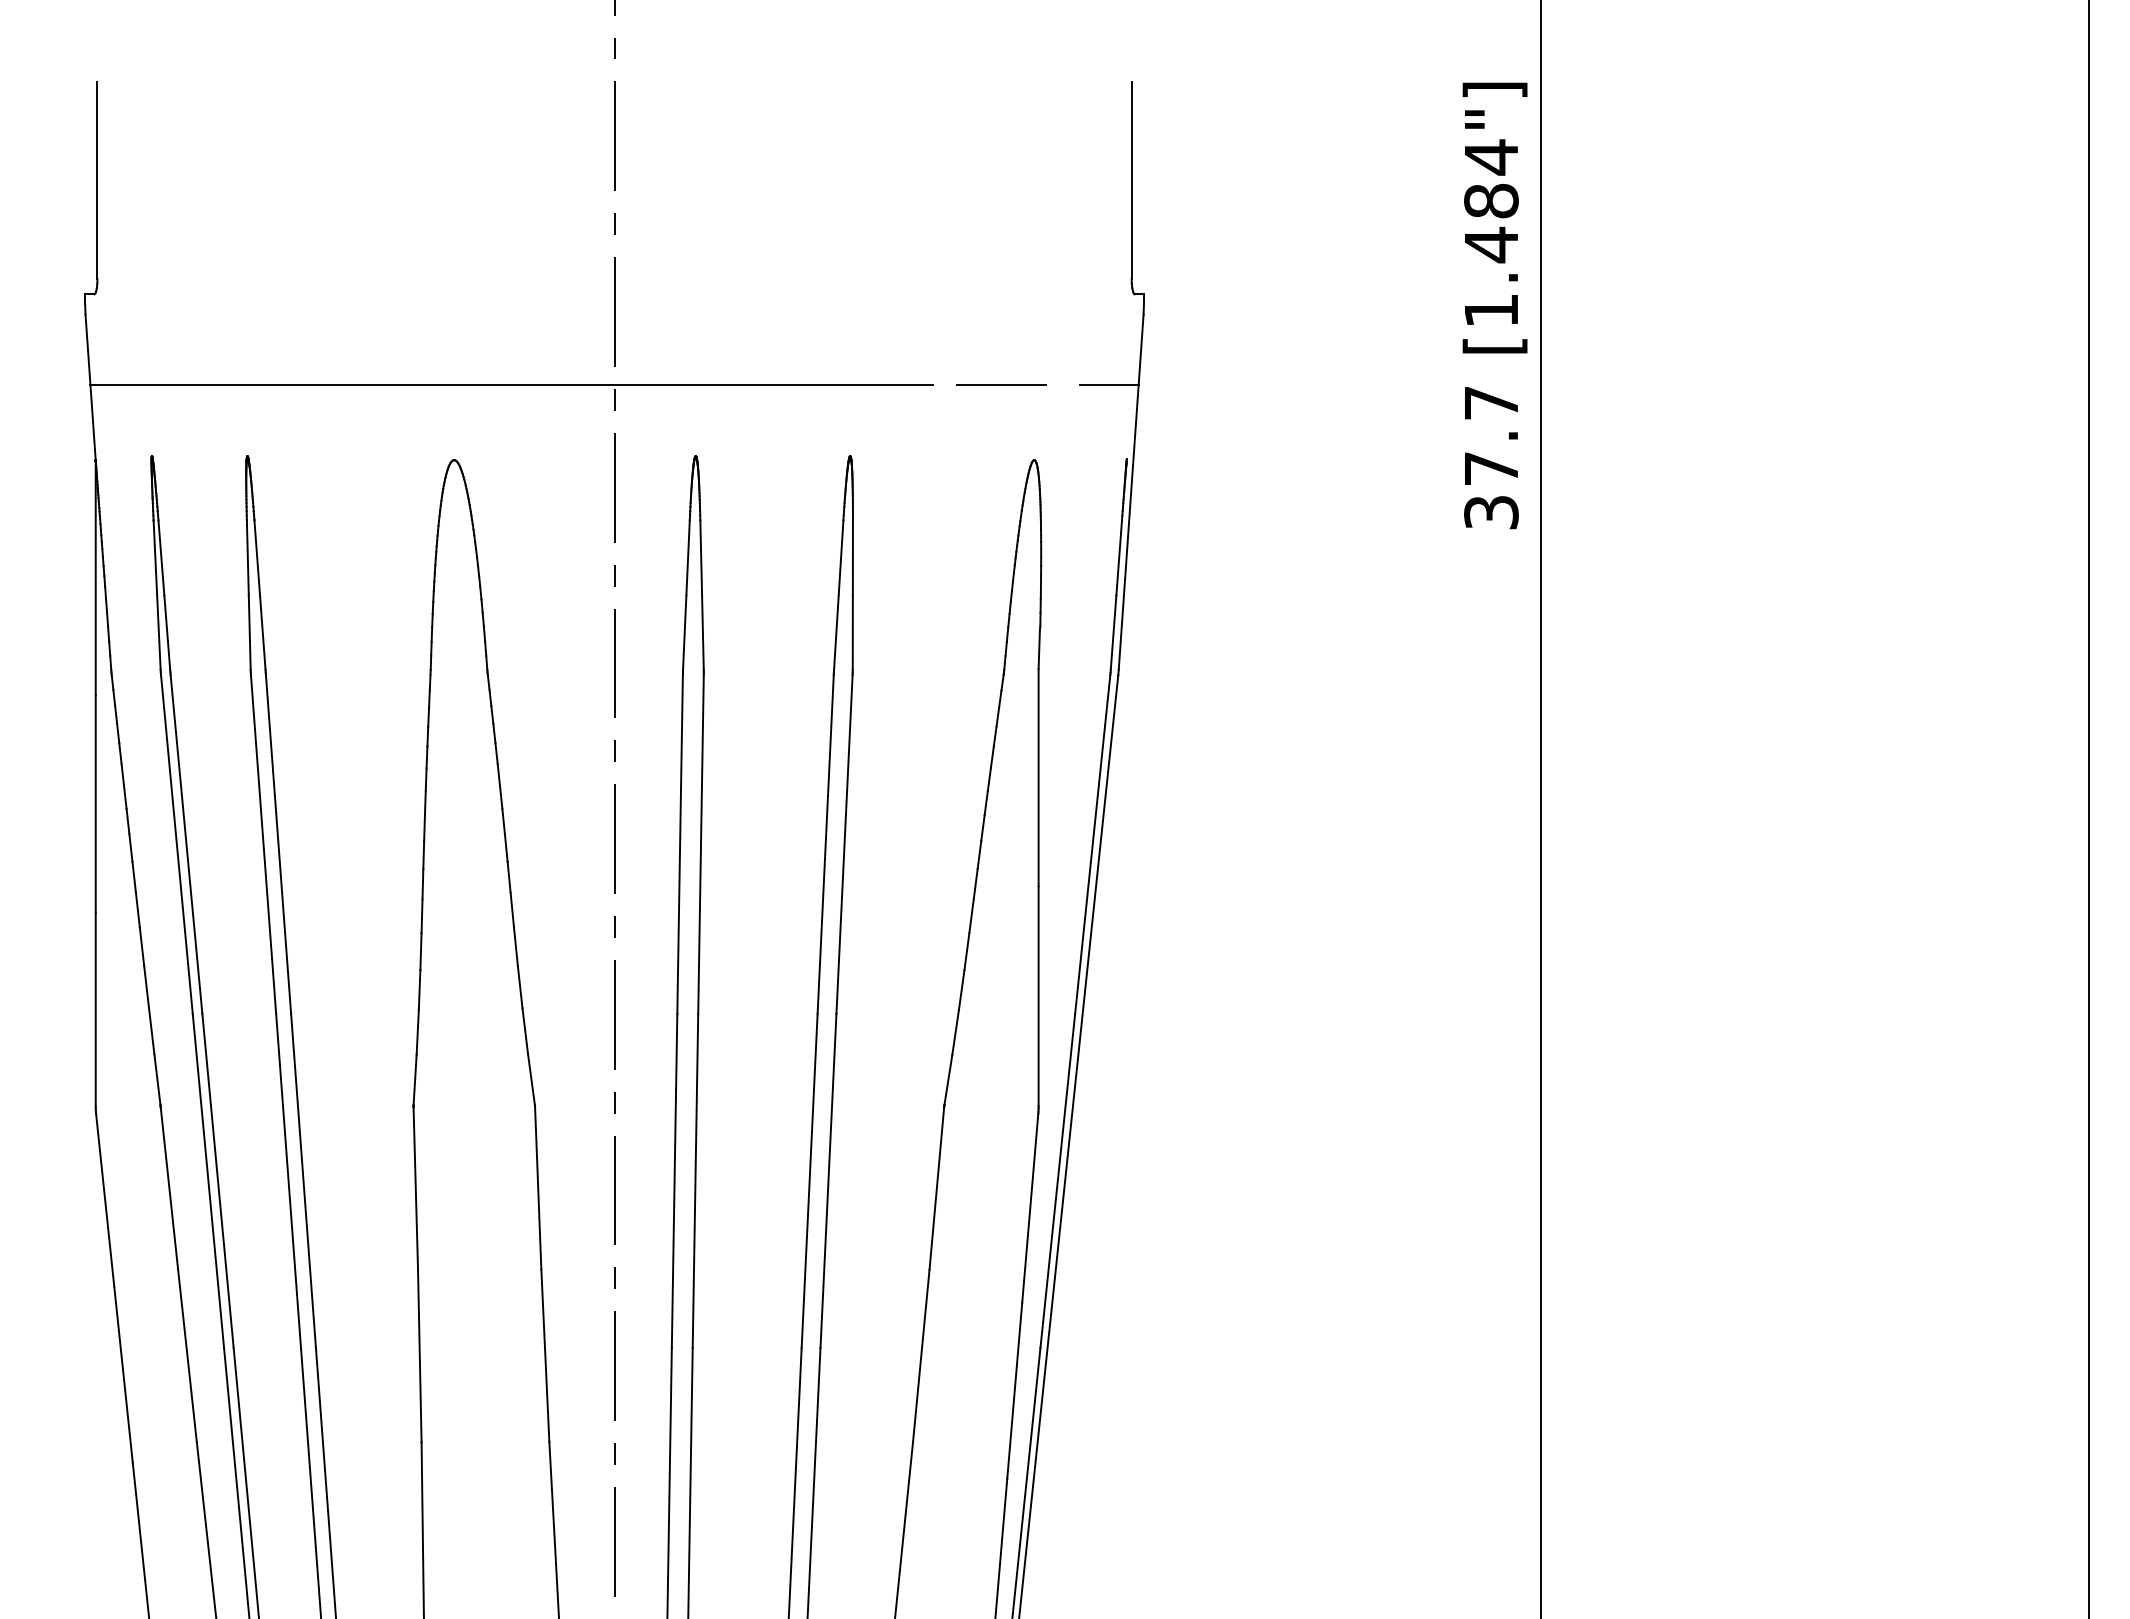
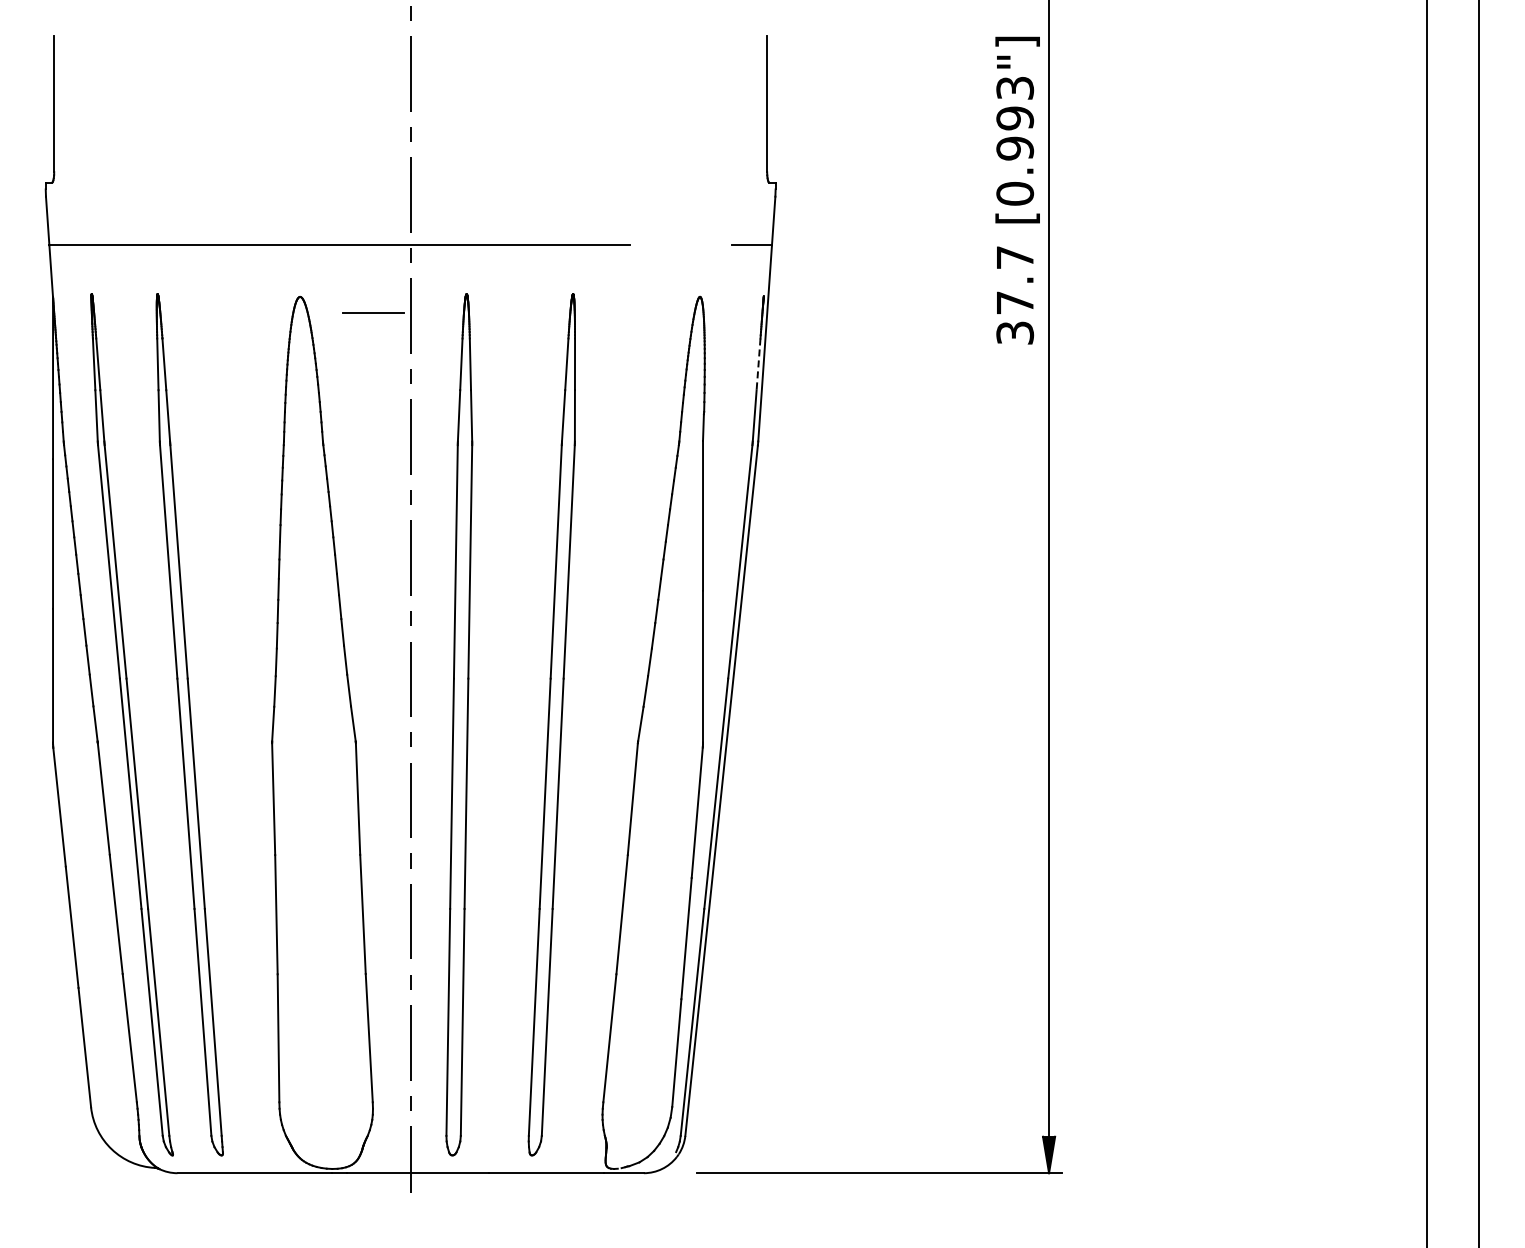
text: (1491, 233) -> (1015, 140), [1.484"] -> [0.993"]
line: (1001, 384) -> (373, 312), moved
line: (1119, 558) -> (758, 364), solid -> dashed

